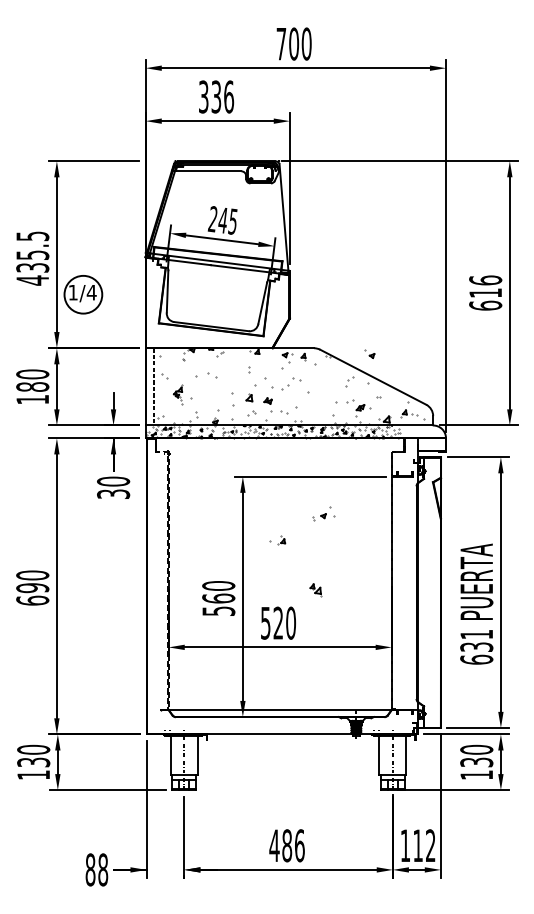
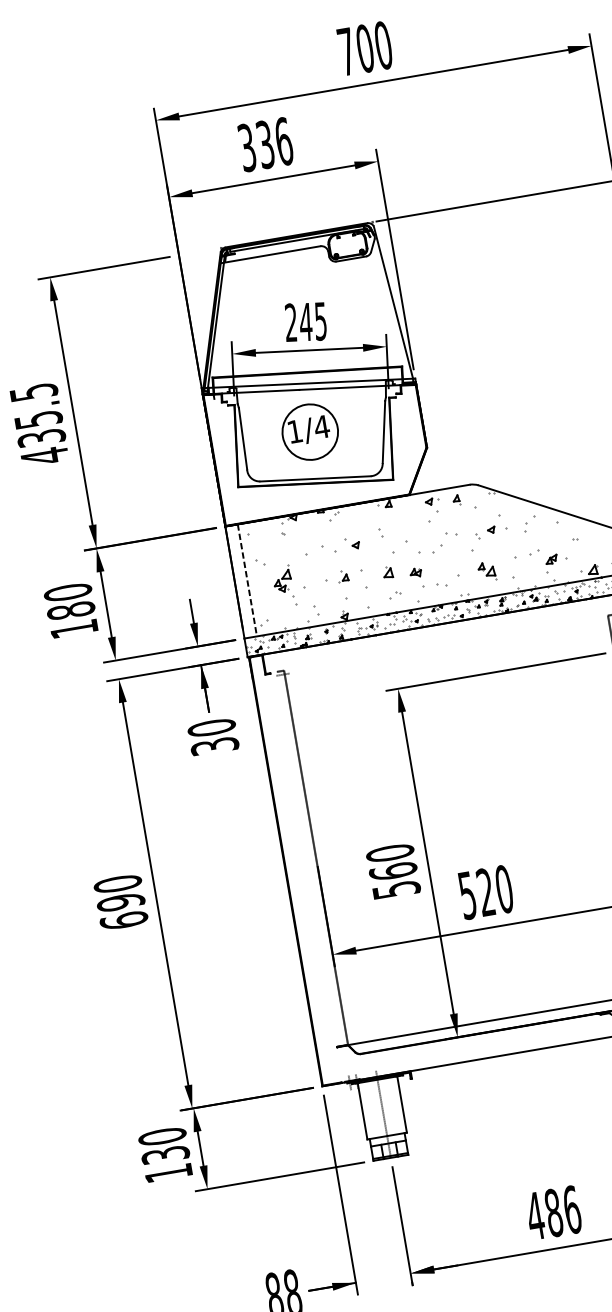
part: (83, 294) -> (310, 431), moved
part: (369, 353) -> (351, 542), moved
part: (178, 394) -> (284, 585), size x1.43
part: (323, 513) -> (490, 526), moved
part: (277, 540) -> (336, 578), moved
part: (315, 590) -> (486, 571), moved

